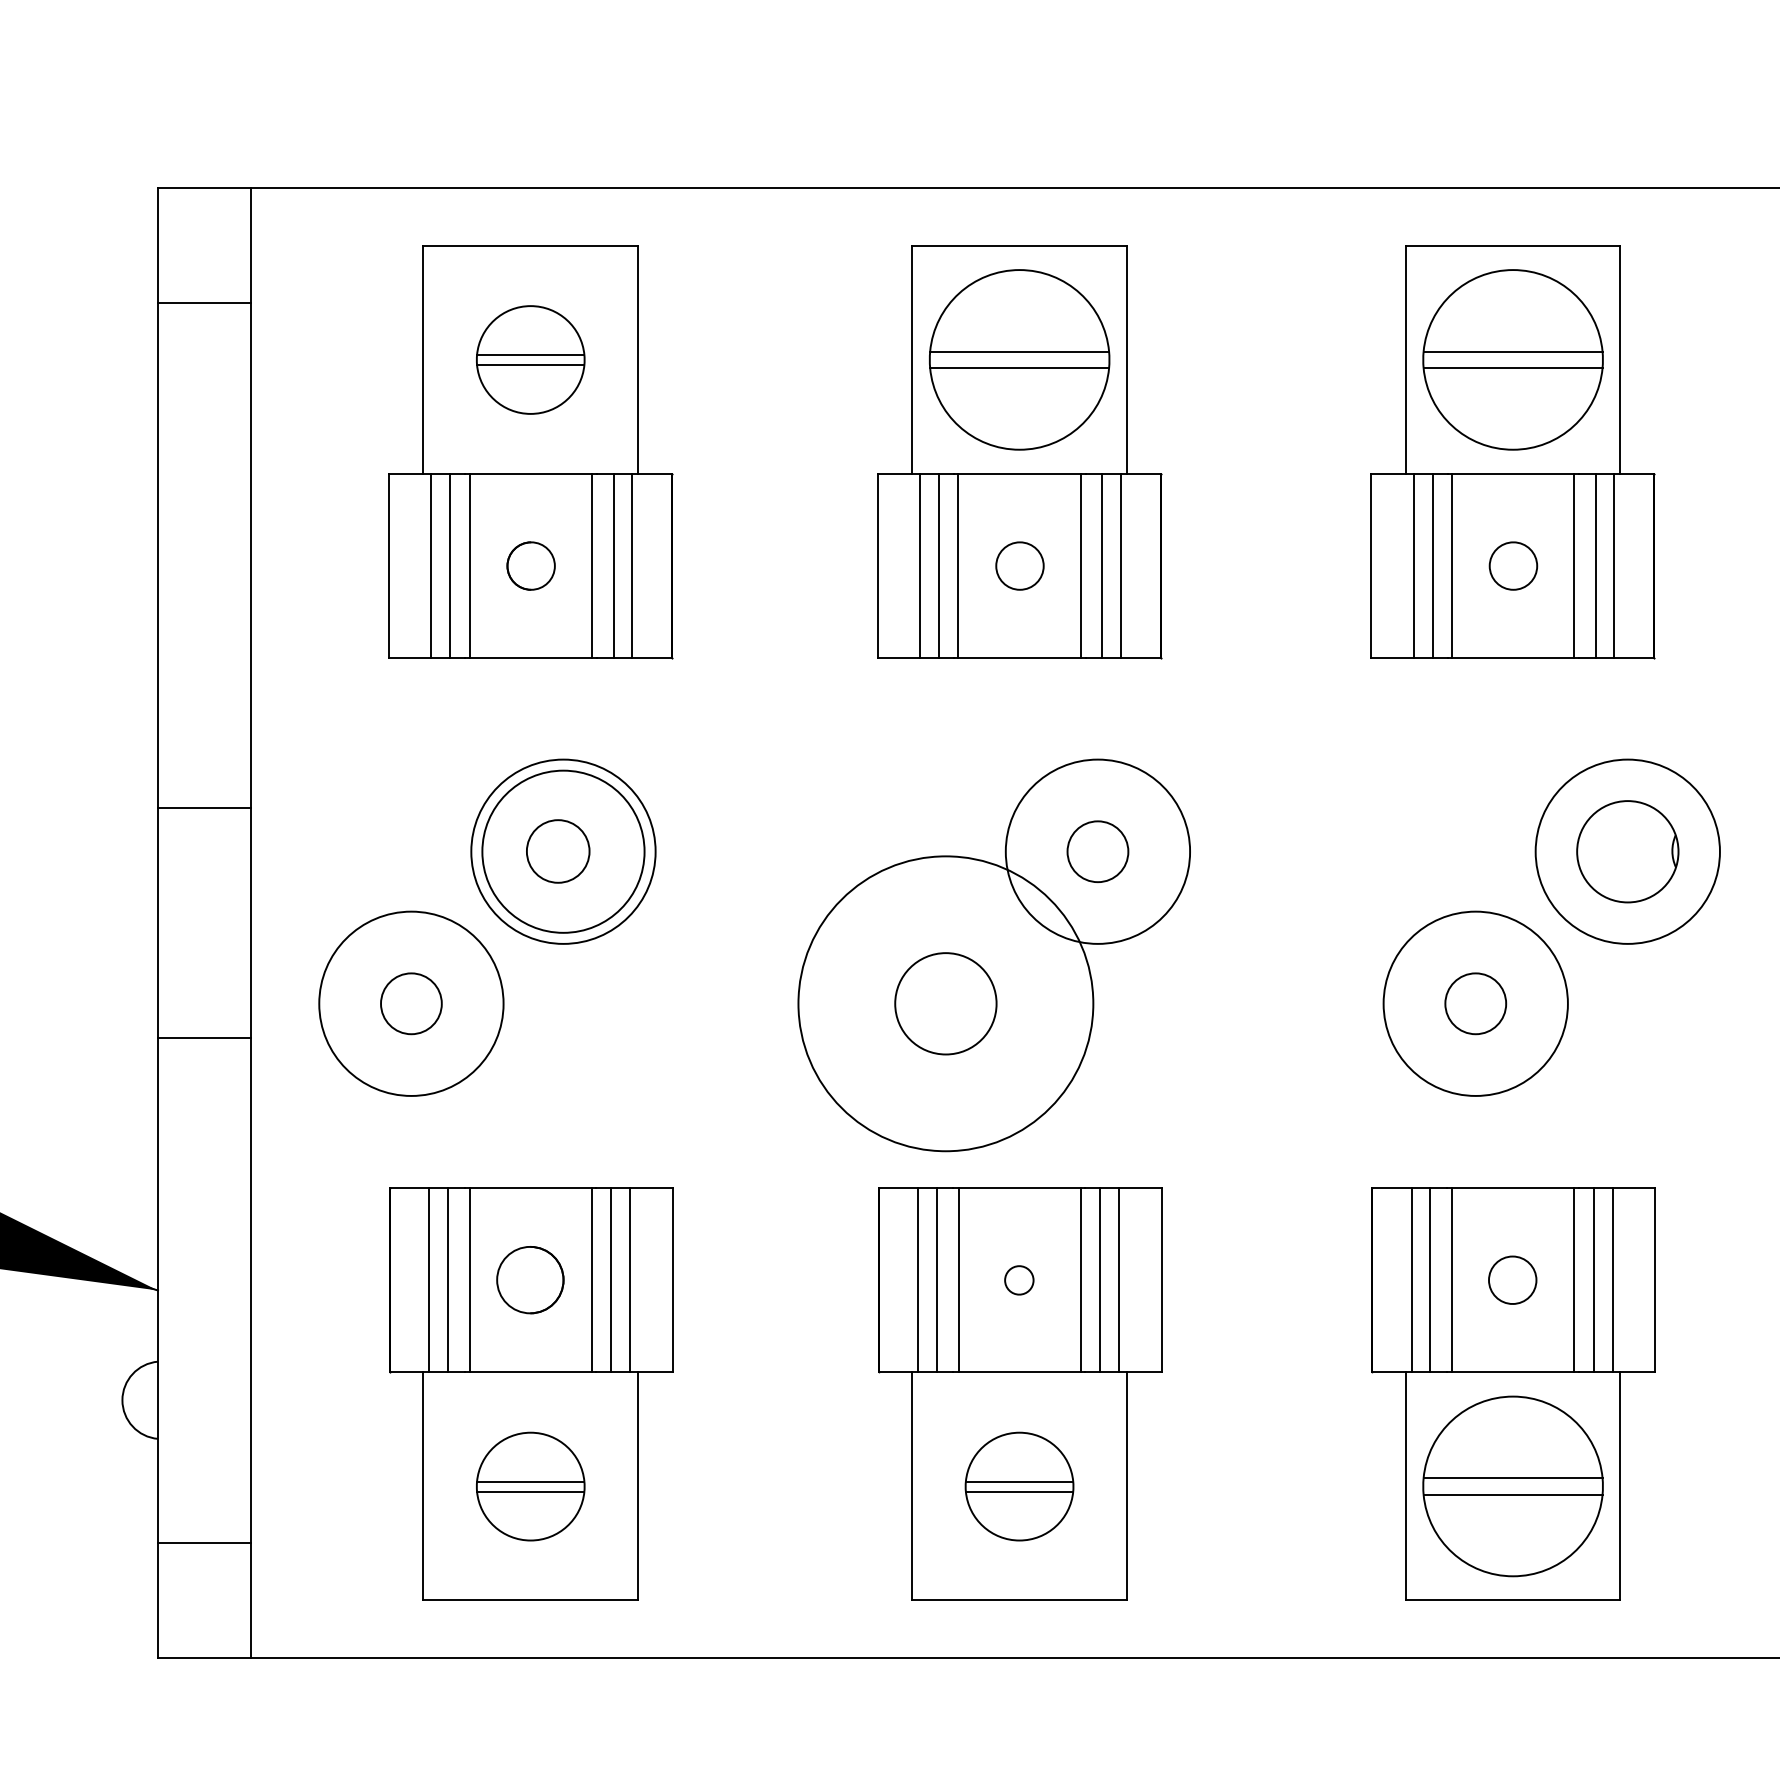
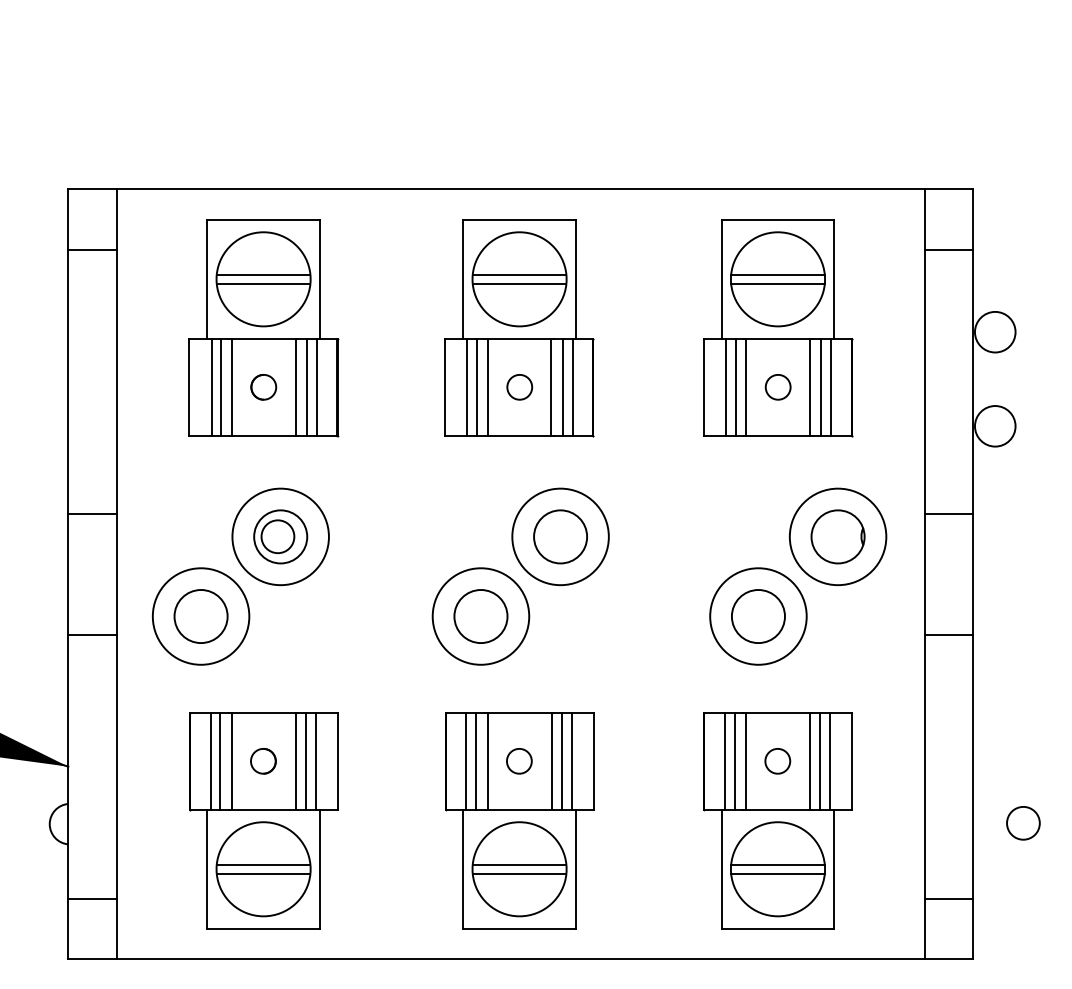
part: (530, 360) -> (263, 279), size x1.67
circle: (563, 850) -> (280, 536), size x0.62
circle: (1097, 850) -> (560, 536), size x1.67
circle: (410, 1003) -> (200, 616), size x1.67
circle: (944, 1003) -> (480, 616), size x0.62
circle: (1473, 1003) -> (757, 616), size x1.67
part: (530, 1280) -> (263, 761), size x0.71
part: (1019, 1280) -> (519, 761), size x1.67
part: (530, 1486) -> (263, 869), size x1.67
part: (1019, 1486) -> (519, 869), size x1.67

